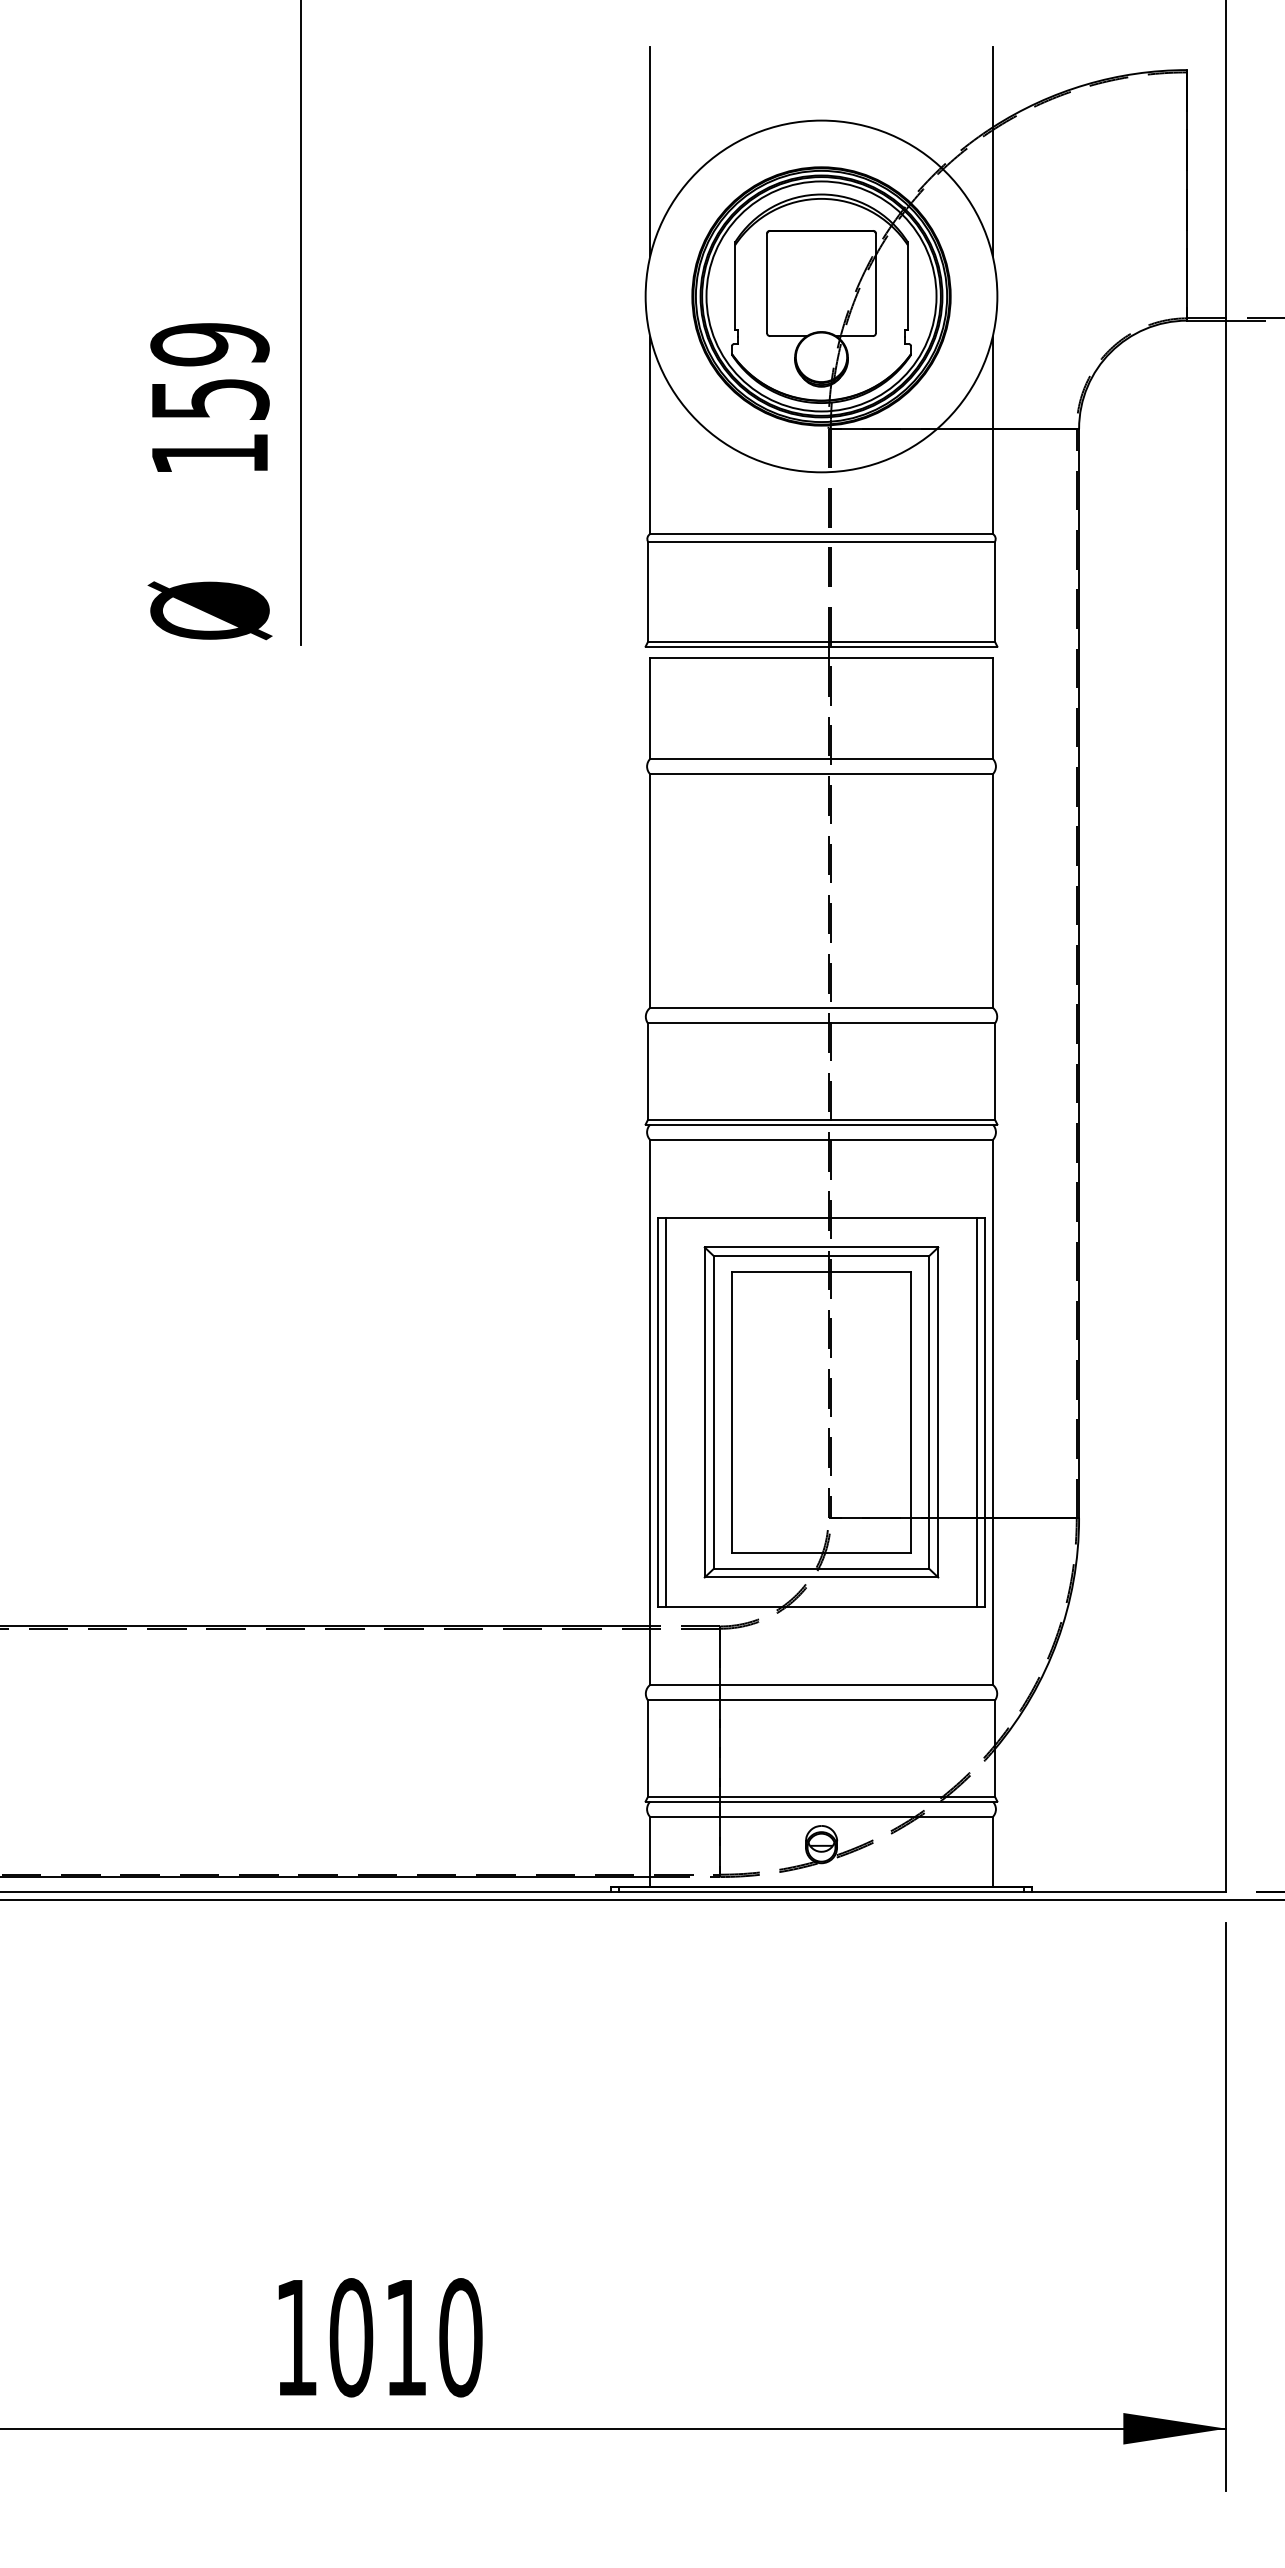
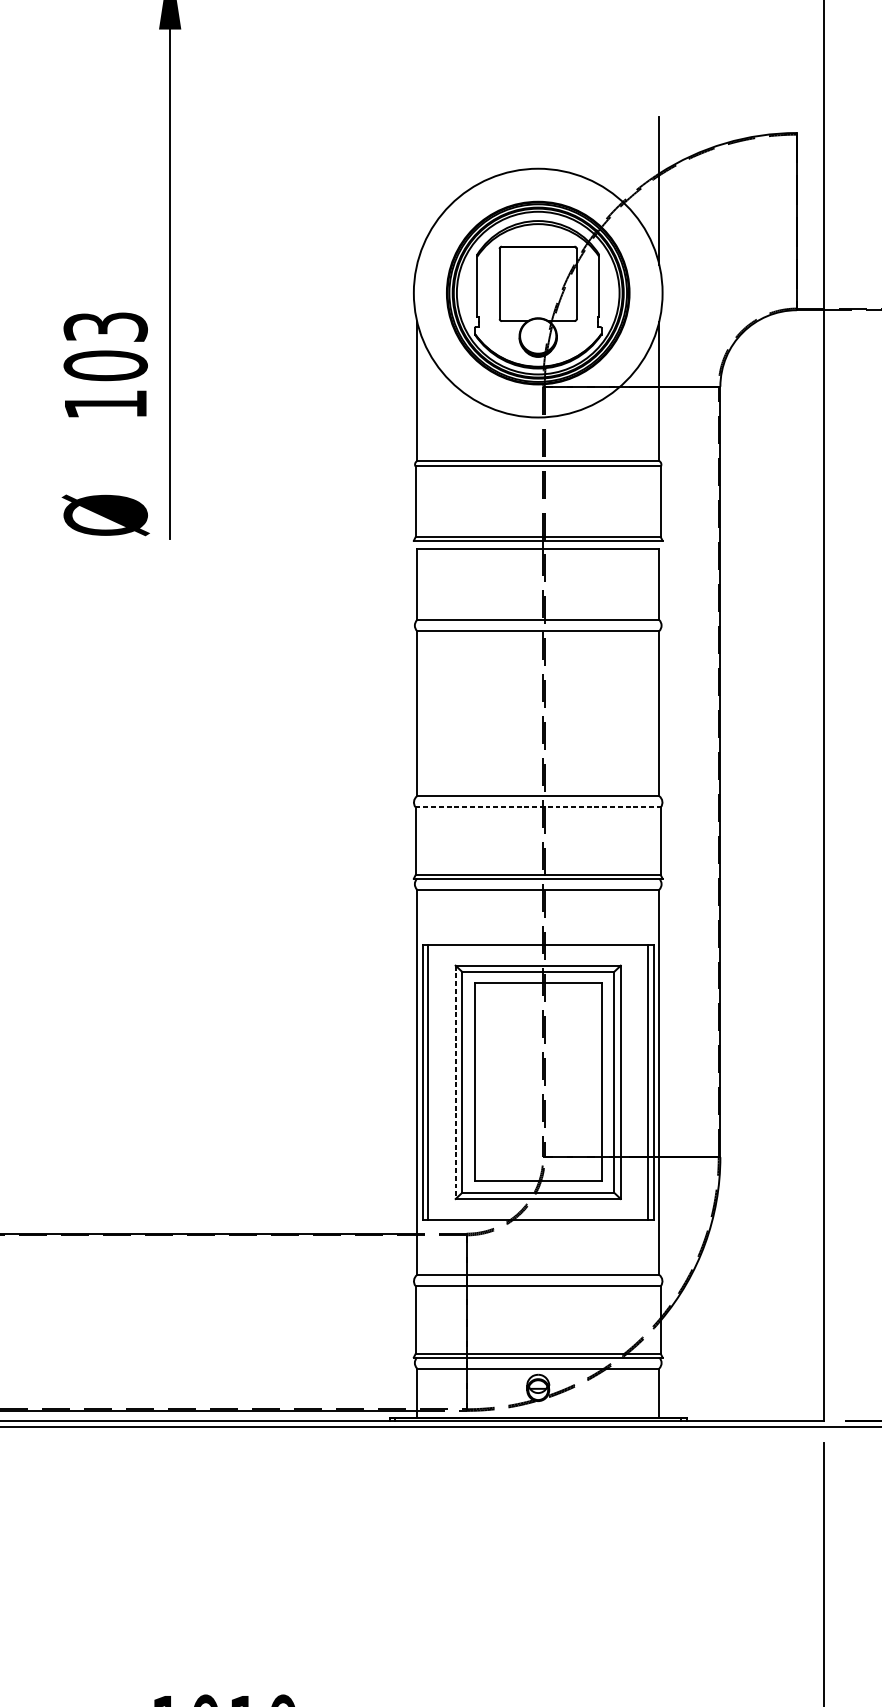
line: (650, 151) -> (417, 190), removed
text: (209, 371) -> (105, 346), 159 -> 103
line: (821, 1023) -> (538, 807), solid -> dashed
line: (704, 1412) -> (455, 1082), solid -> dashed

